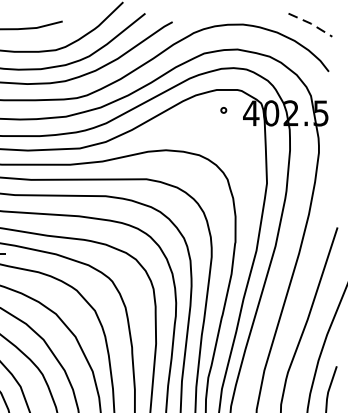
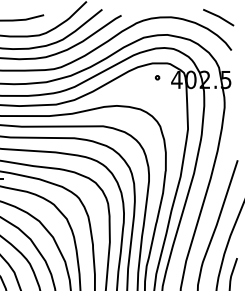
line: (311, 23) -> (219, 16), dashed -> solid

